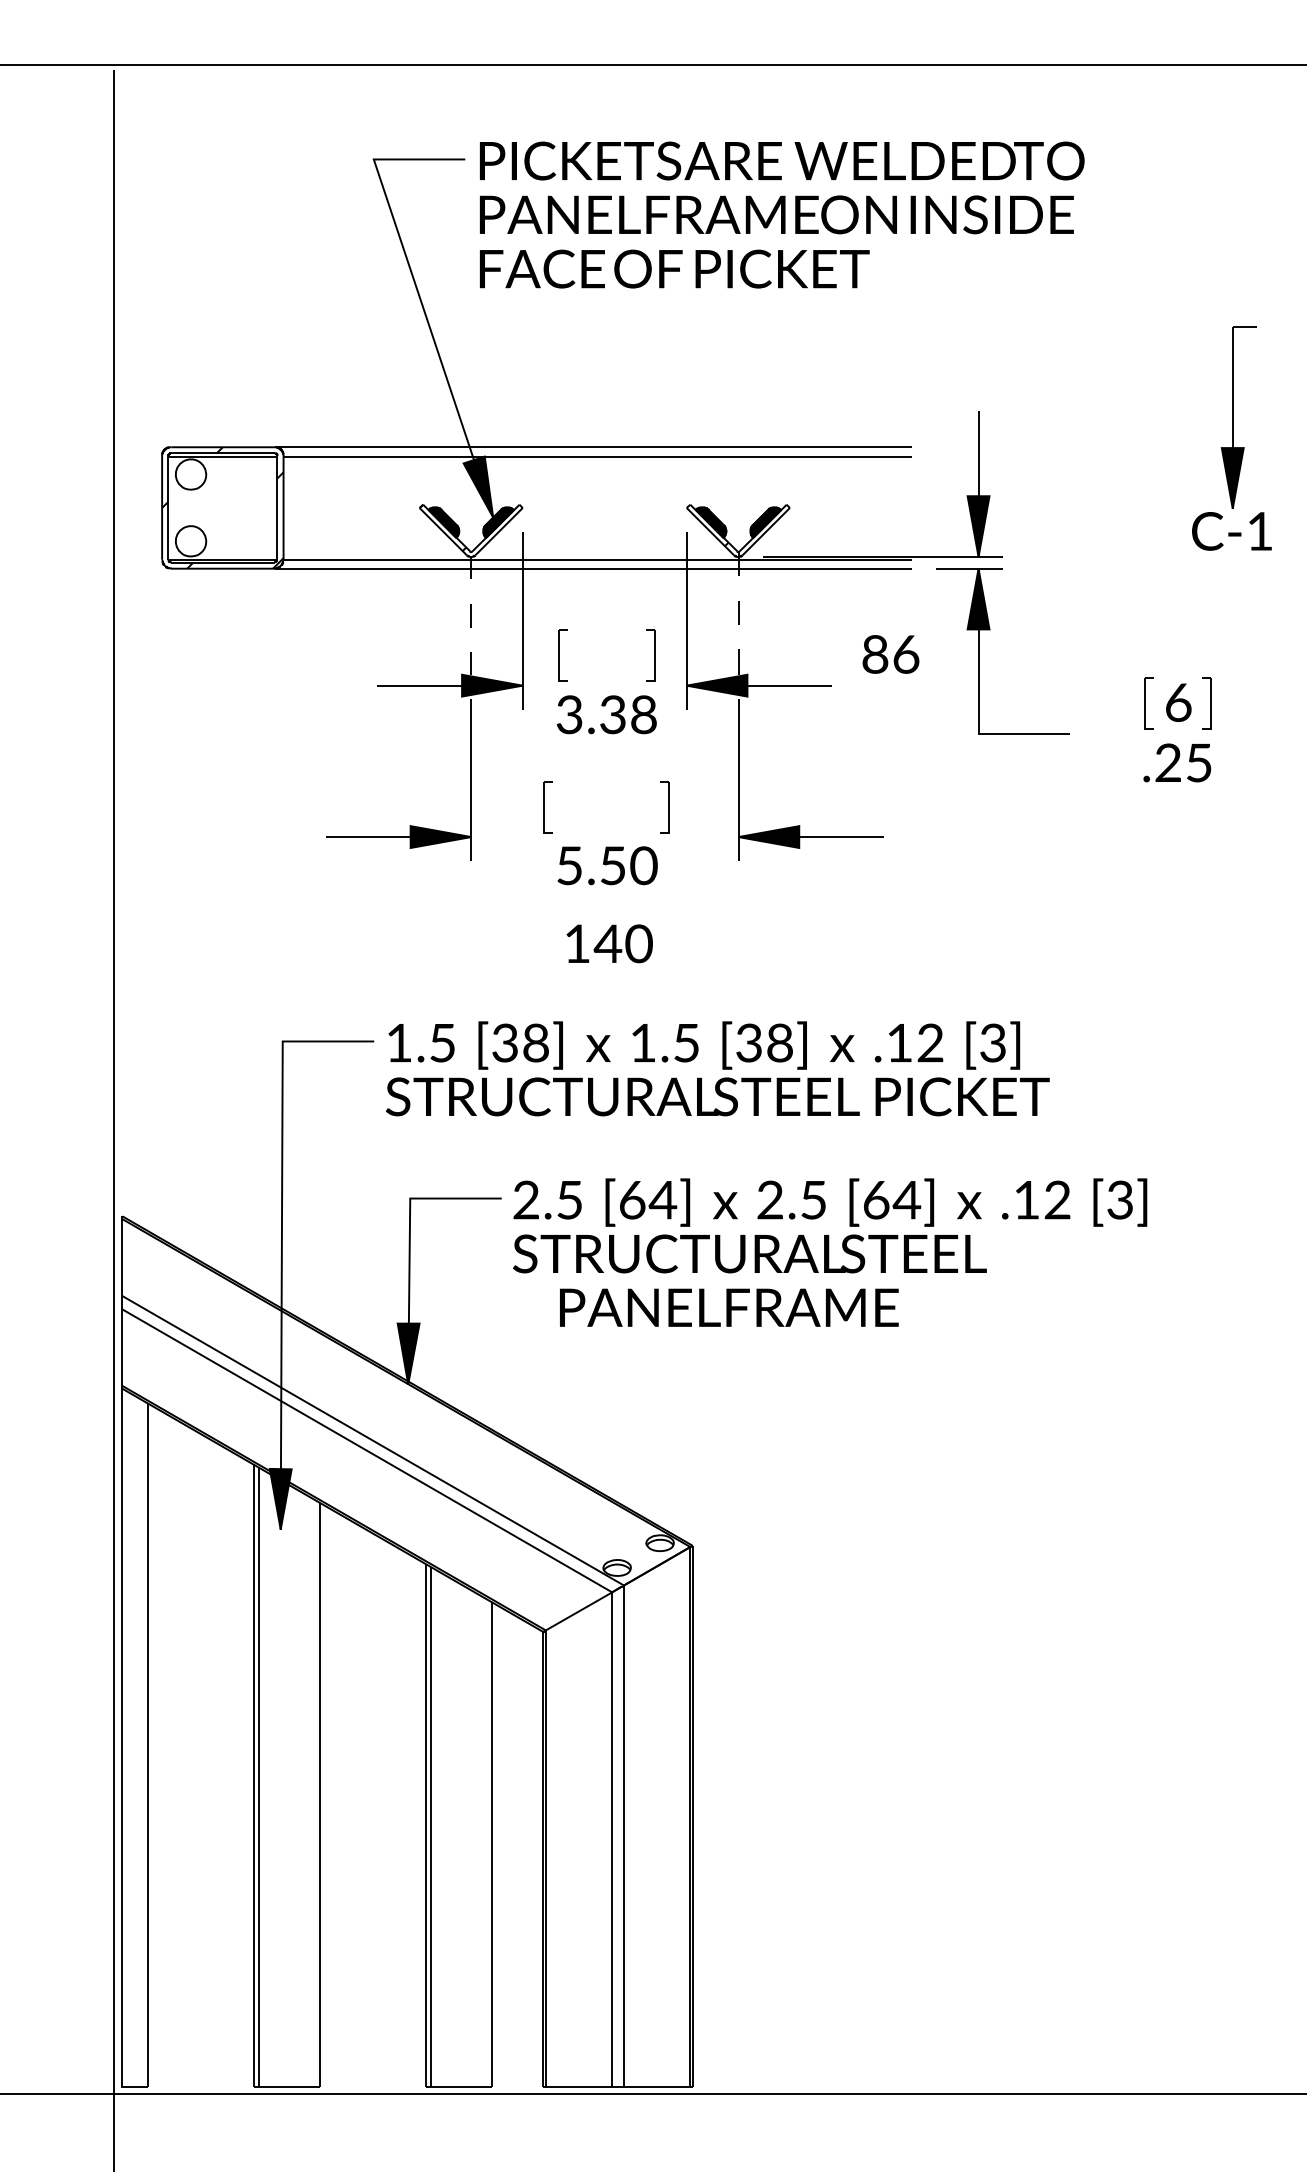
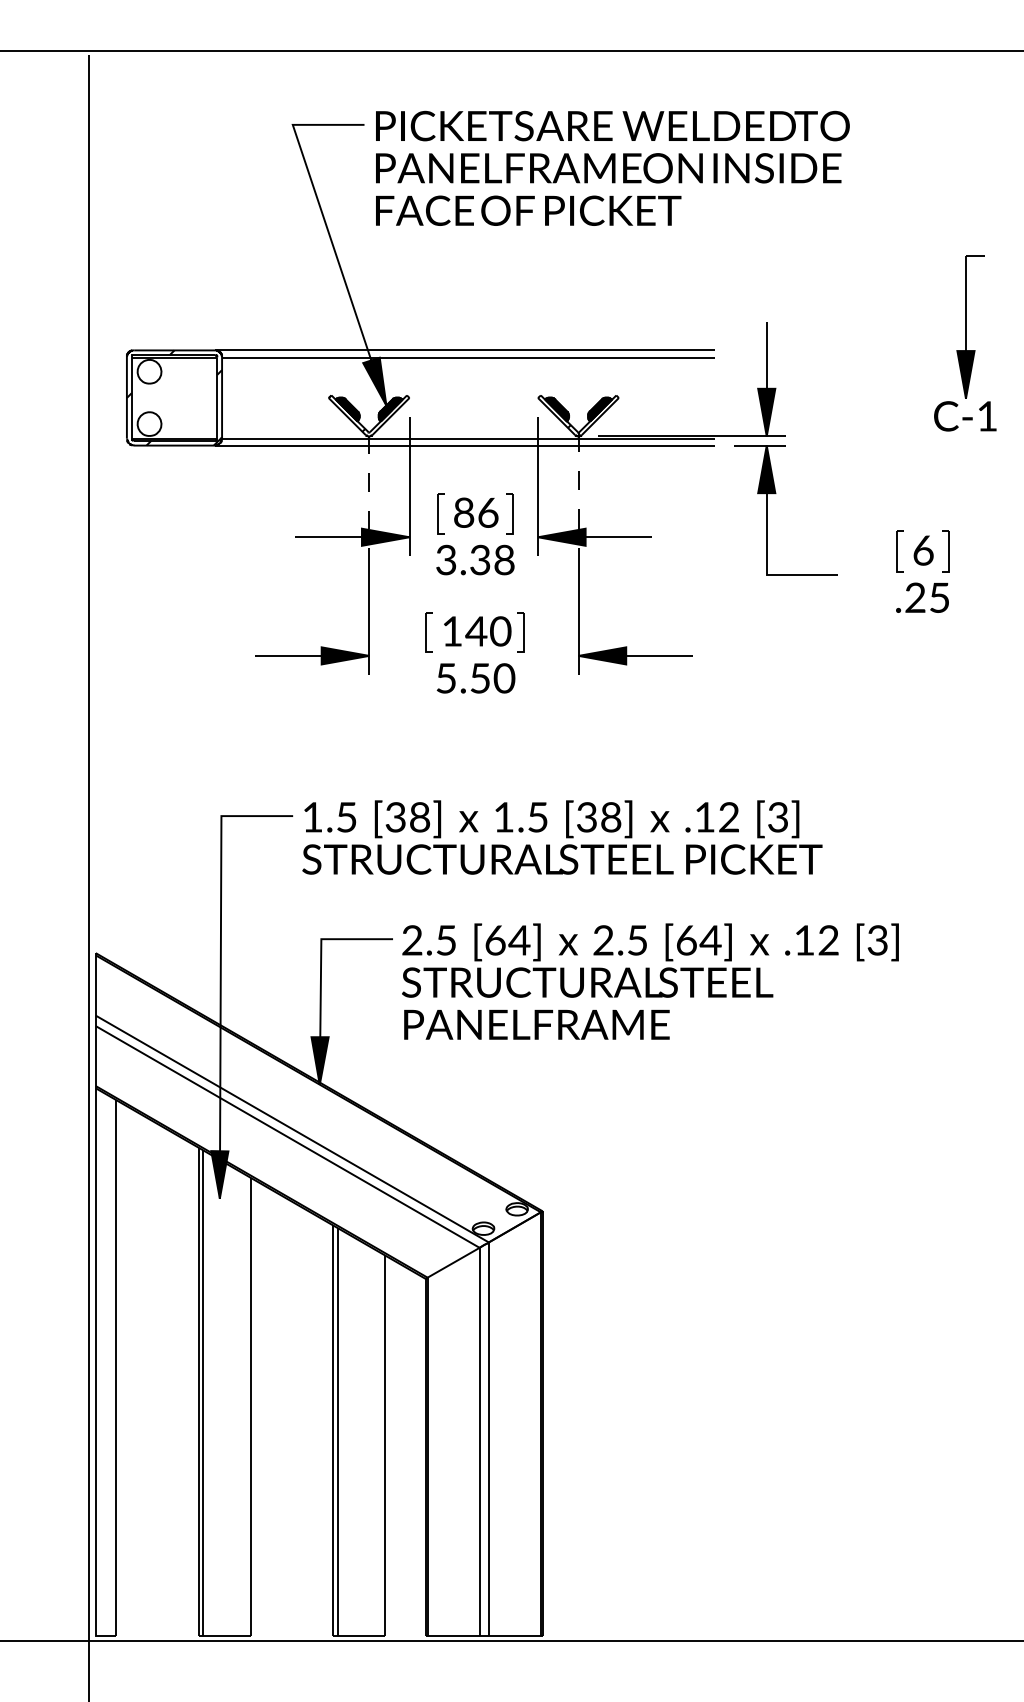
text: (890, 654) -> (475, 512), moved
text: (609, 943) -> (477, 631), moved
text: (729, 1307) -> (537, 1024), moved

